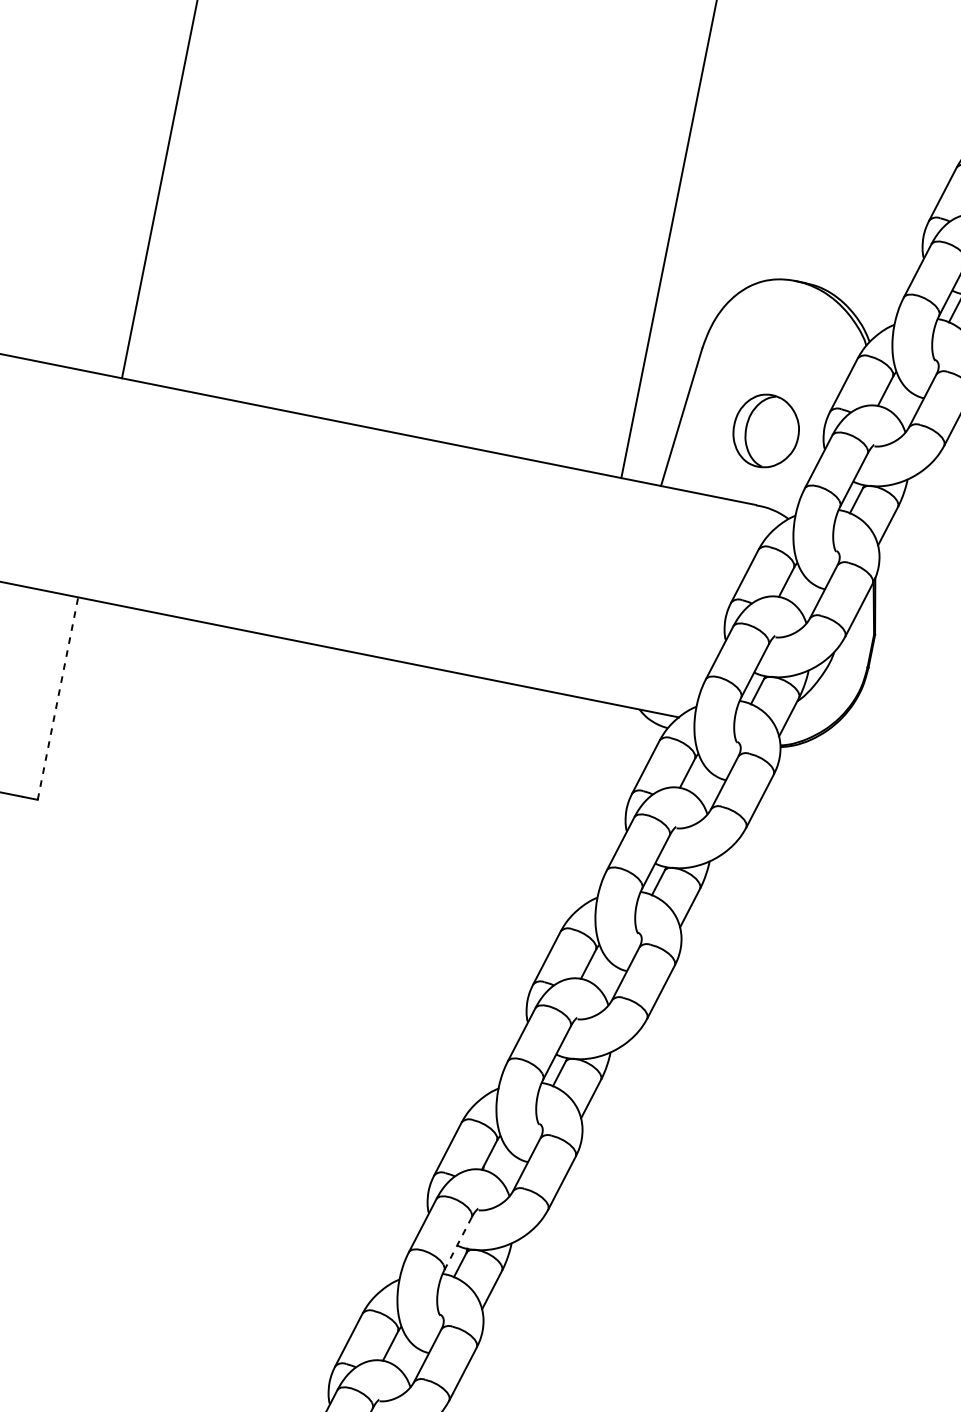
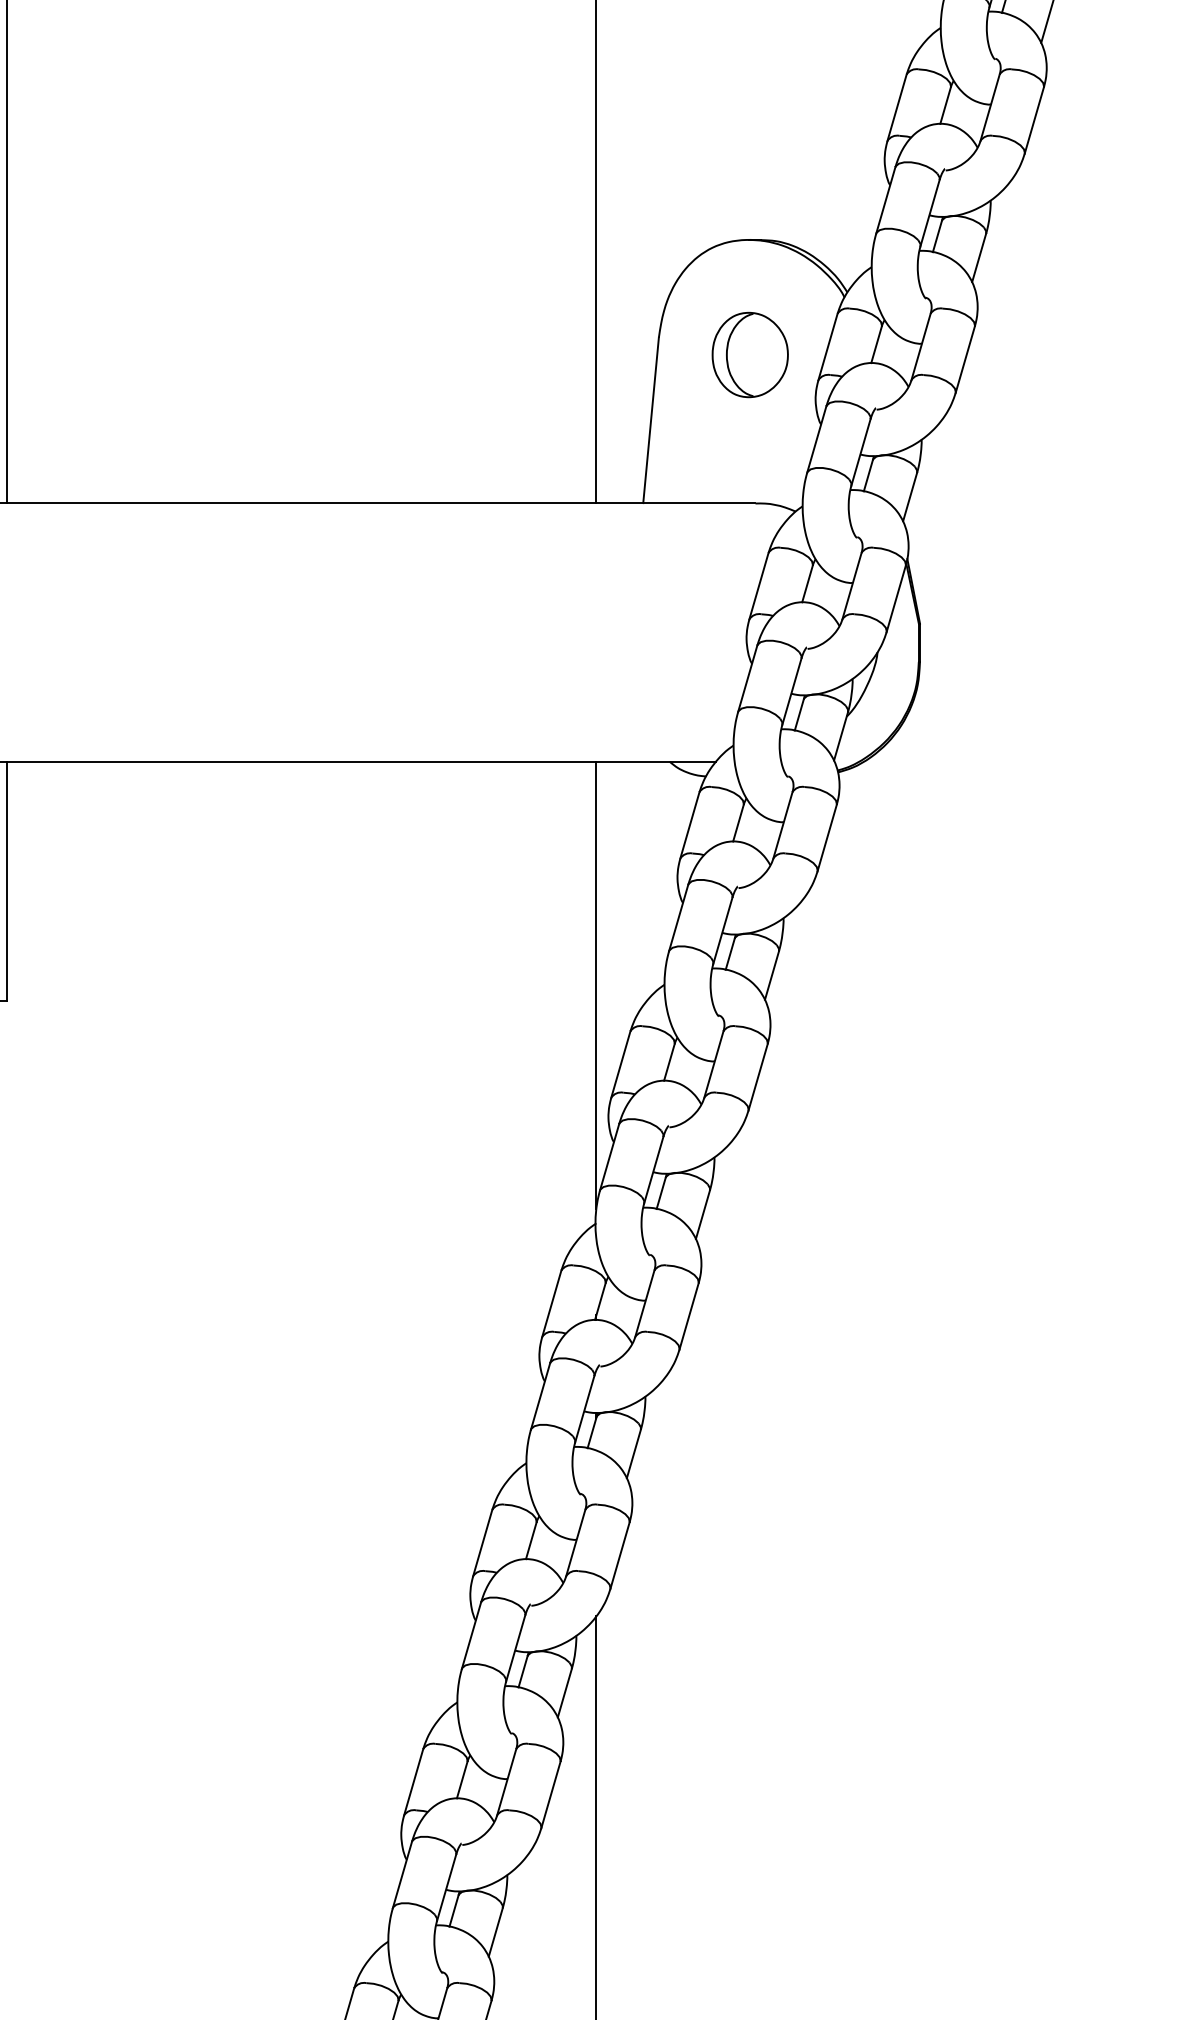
part: (765, 430) -> (749, 354), moved
line: (57, 698) -> (6, 881), dashed -> solid
line: (539, 886) -> (596, 985), added
line: (457, 1243) -> (584, 1409), dashed -> solid

